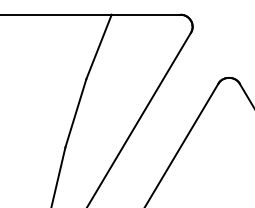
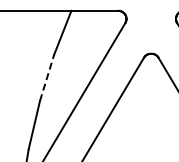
line: (76, 112) -> (47, 77), solid -> dashed

